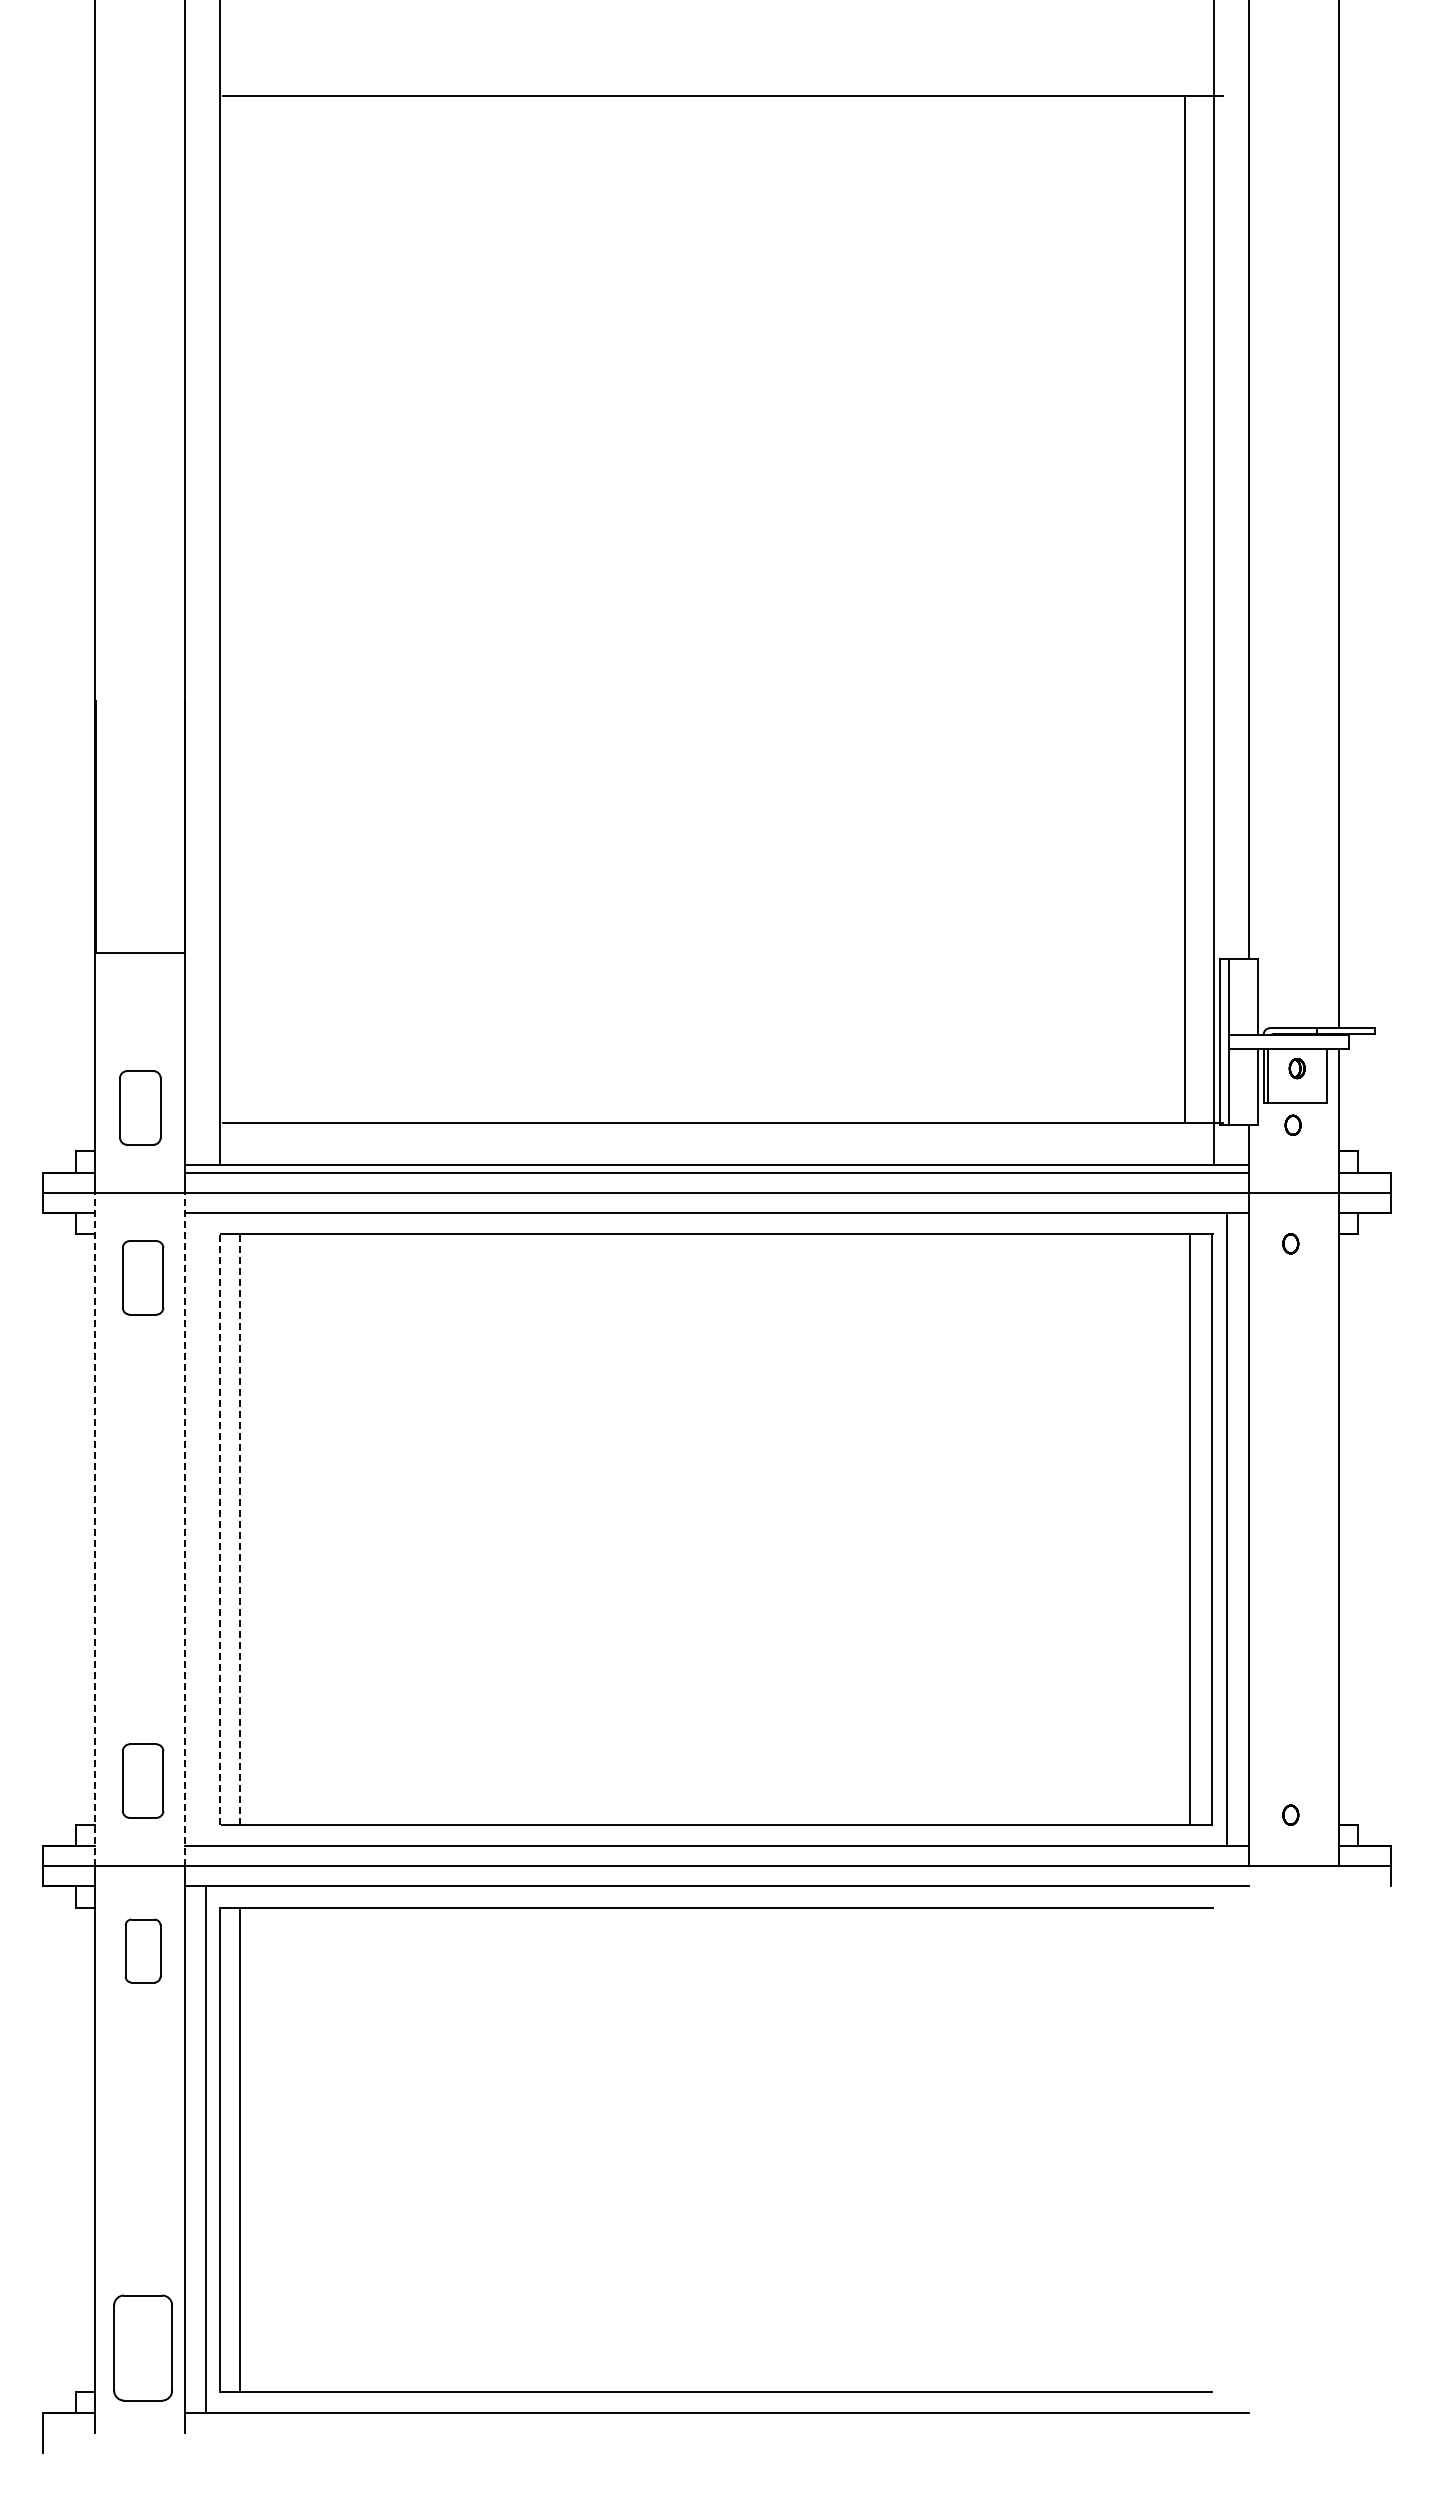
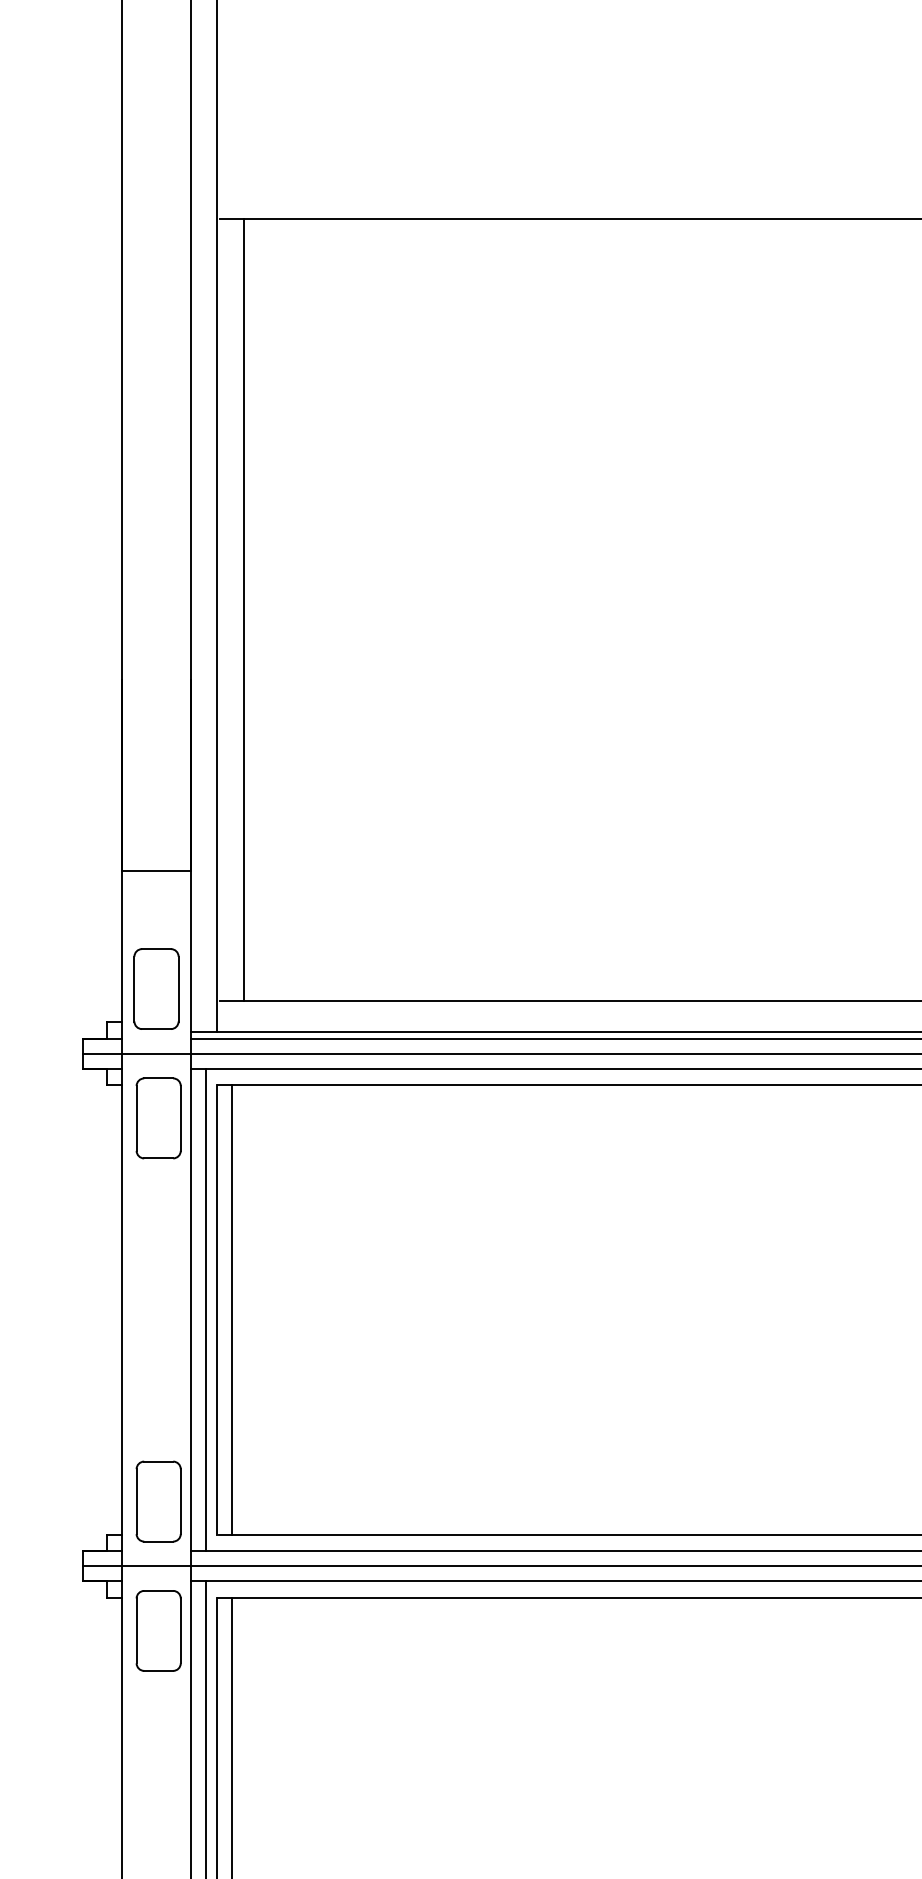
line: (255, 609) -> (244, 609), added
part: (140, 1107) -> (156, 988), size x1.43
part: (142, 1277) -> (158, 1118), size x1.43
line: (95, 1529) -> (122, 1310), dashed -> solid
line: (185, 1529) -> (190, 1310), dashed -> solid
line: (205, 1529) -> (206, 1310), added
line: (219, 1529) -> (216, 1310), dashed -> solid
line: (240, 1529) -> (232, 1310), dashed -> solid
part: (142, 1780) -> (158, 1501), size x1.43
part: (142, 1950) -> (158, 1630), size x1.67

